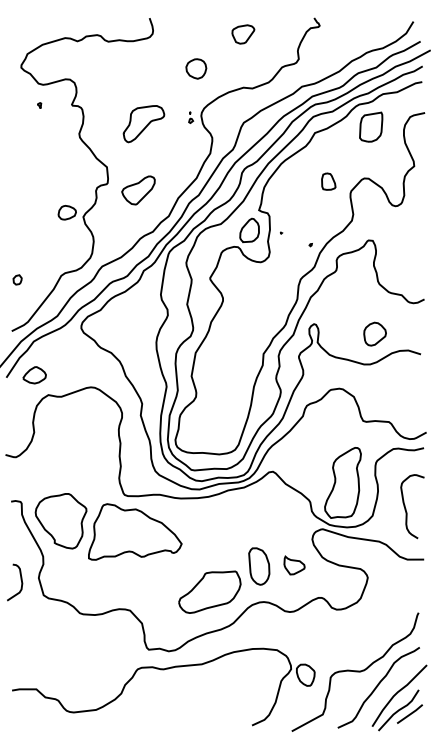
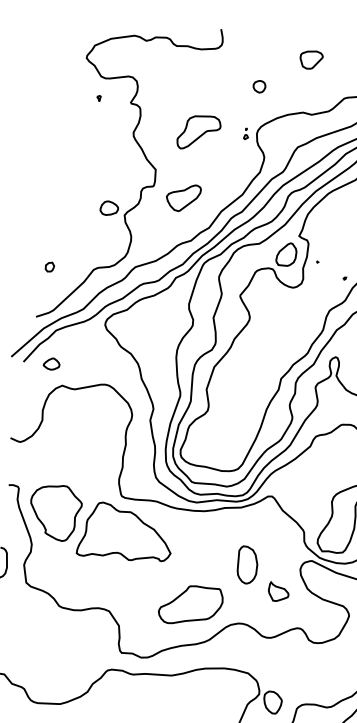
part: (196, 68) -> (259, 86), size x0.6
part: (34, 375) -> (51, 364), size x0.7
part: (259, 566) -> (247, 565), moved

